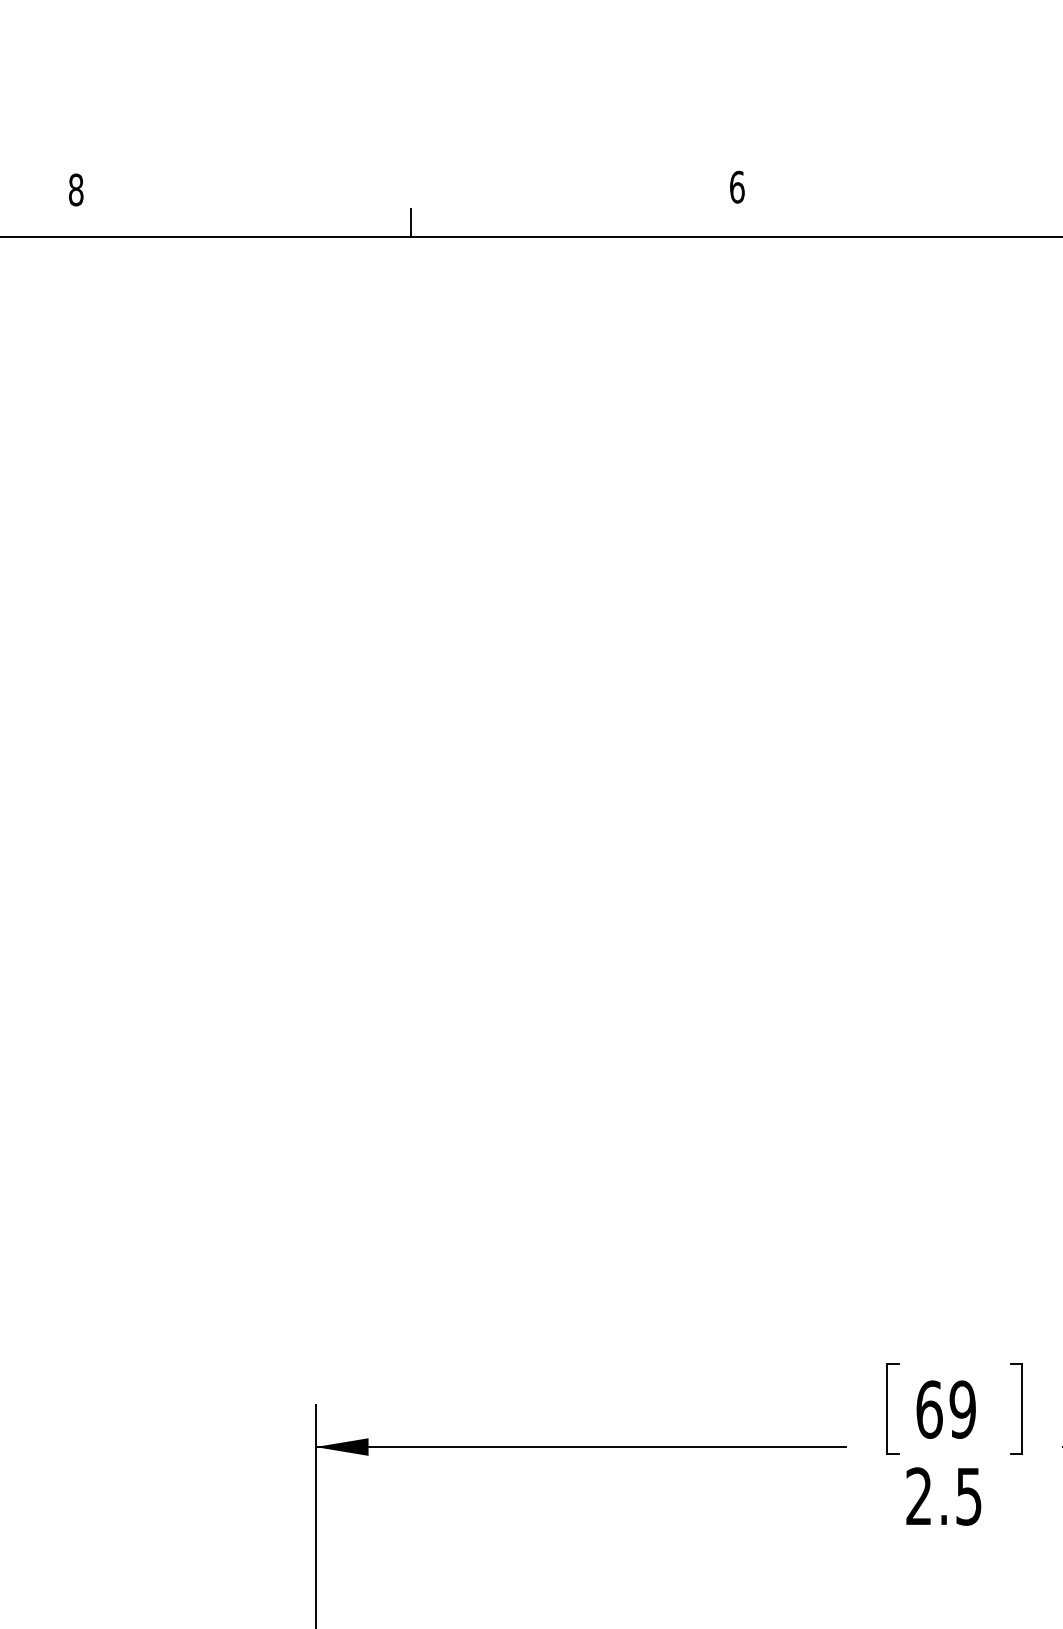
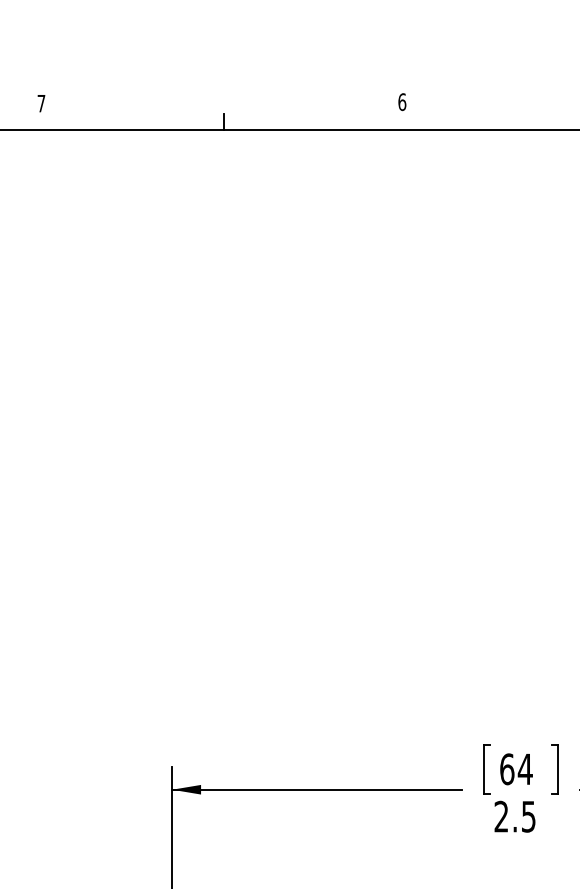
text: (76, 189) -> (41, 103), 8 -> 7
text: (961, 1409) -> (524, 769), 69 -> 64

